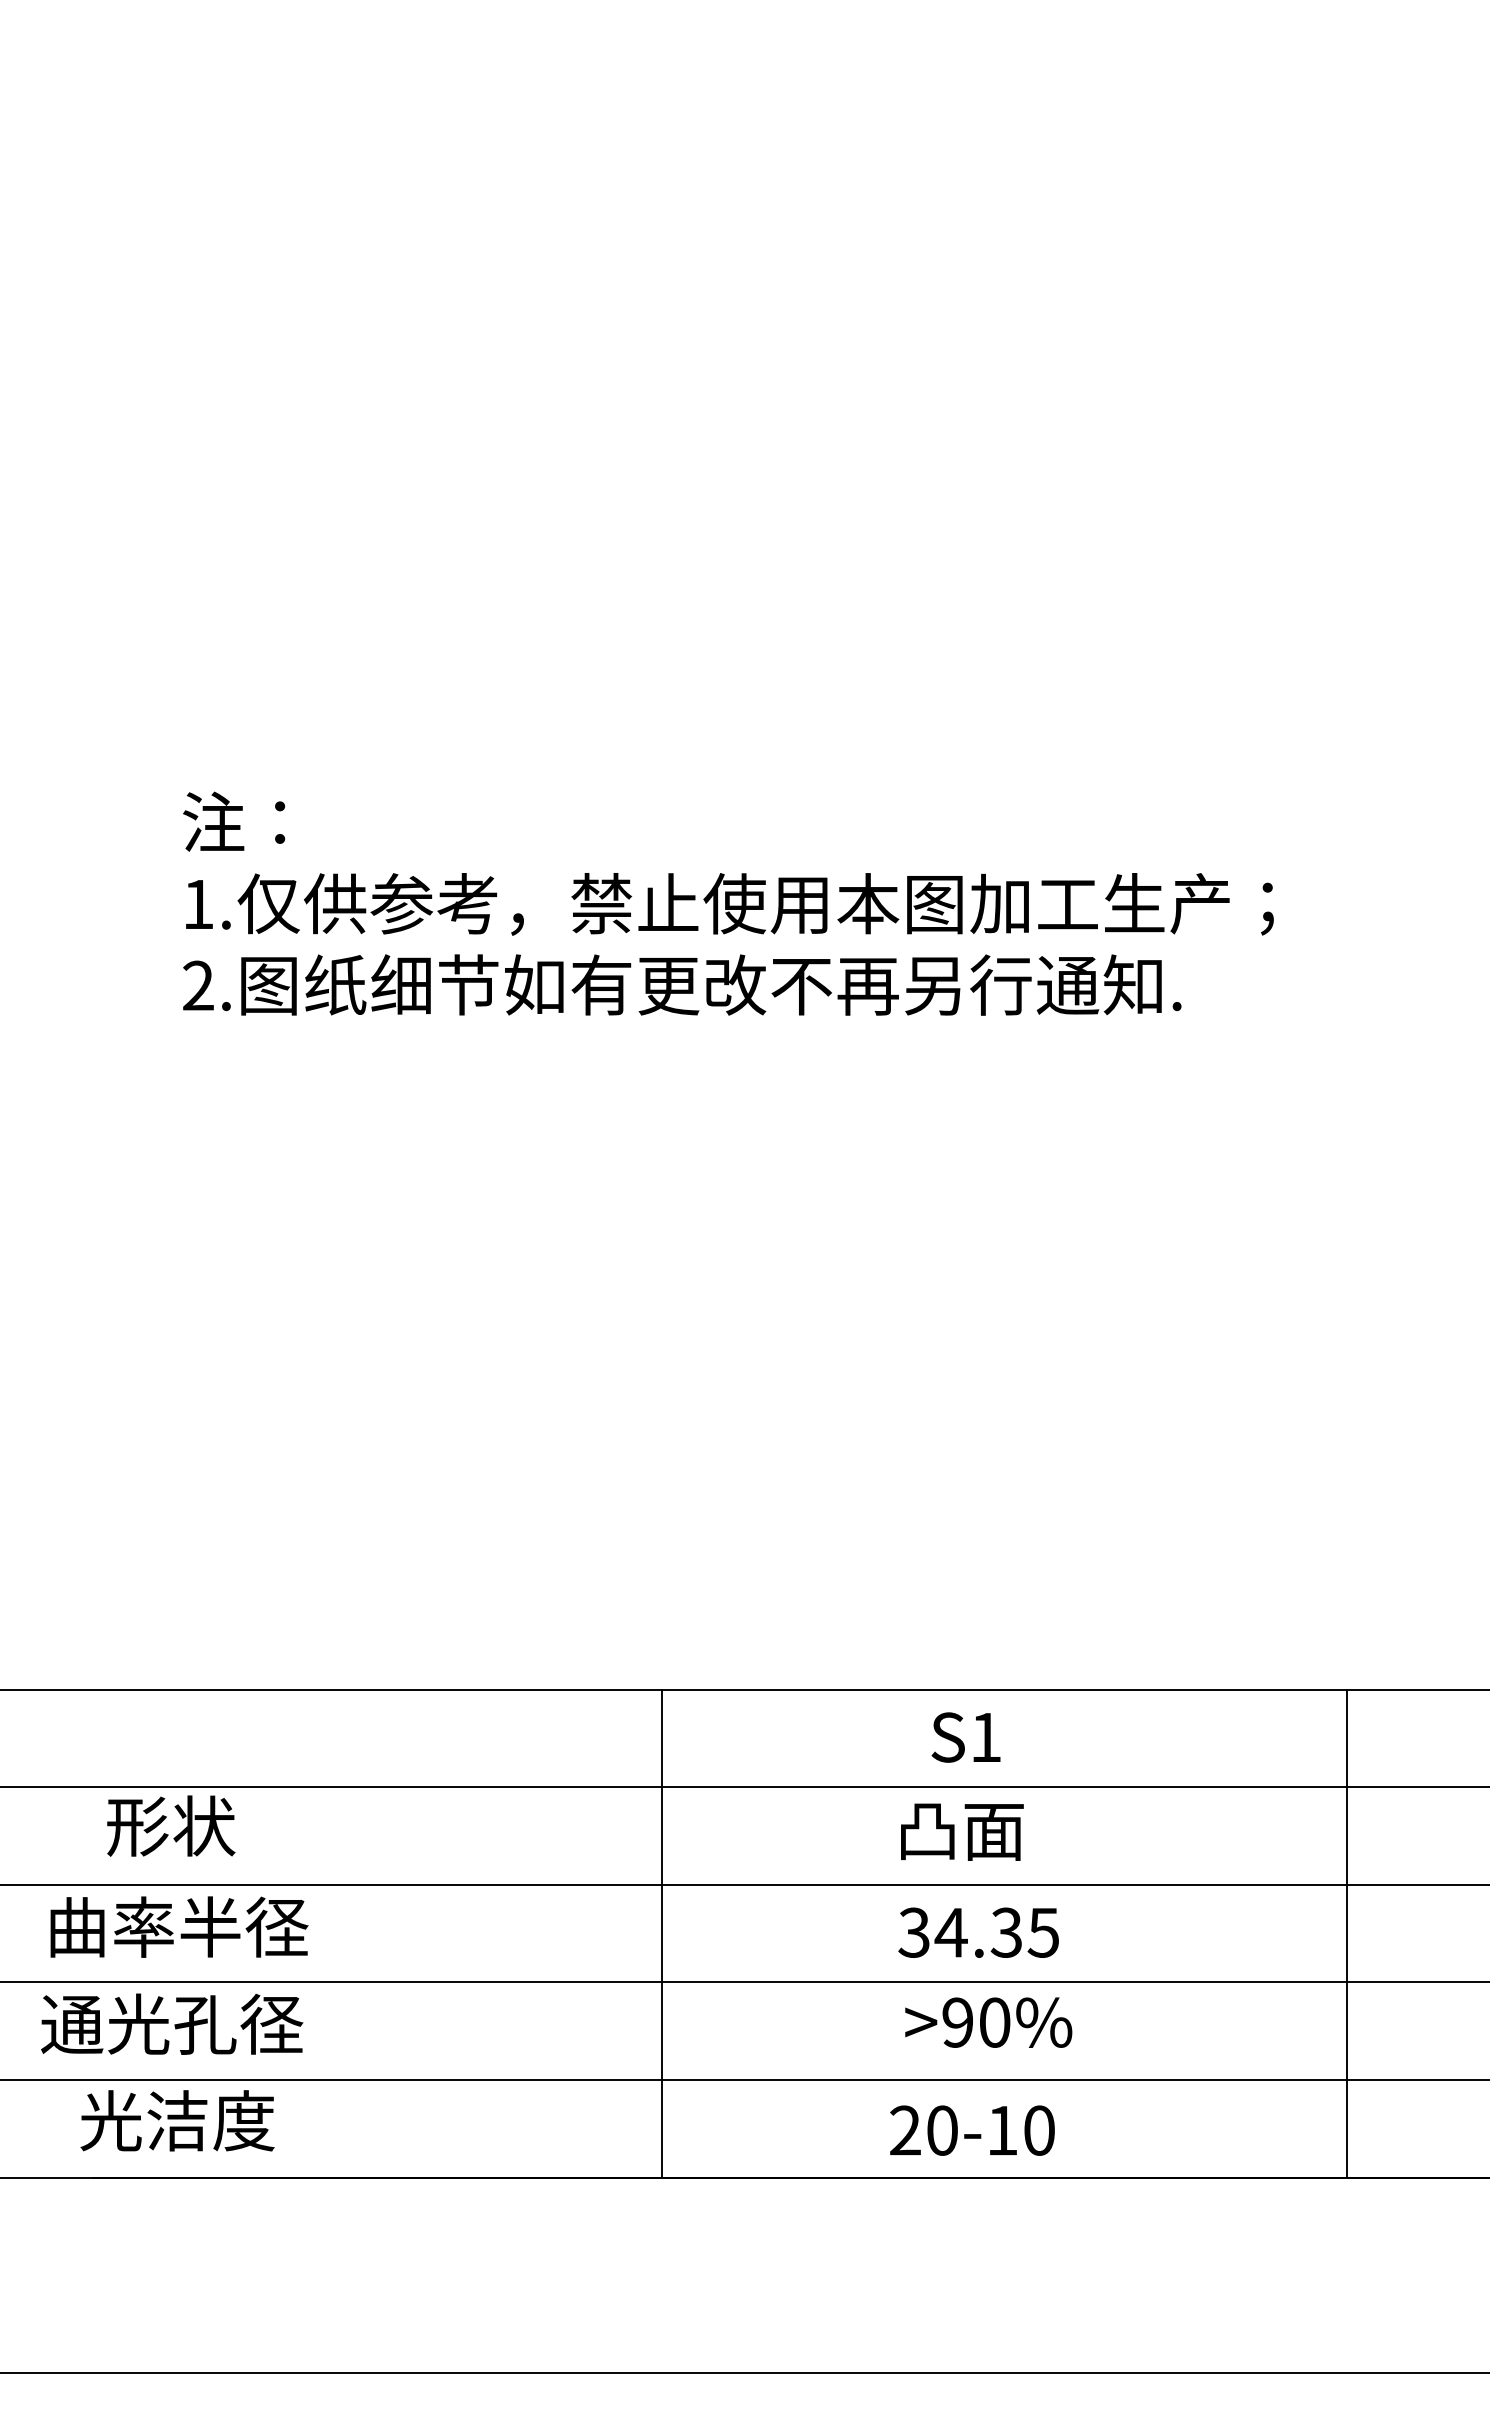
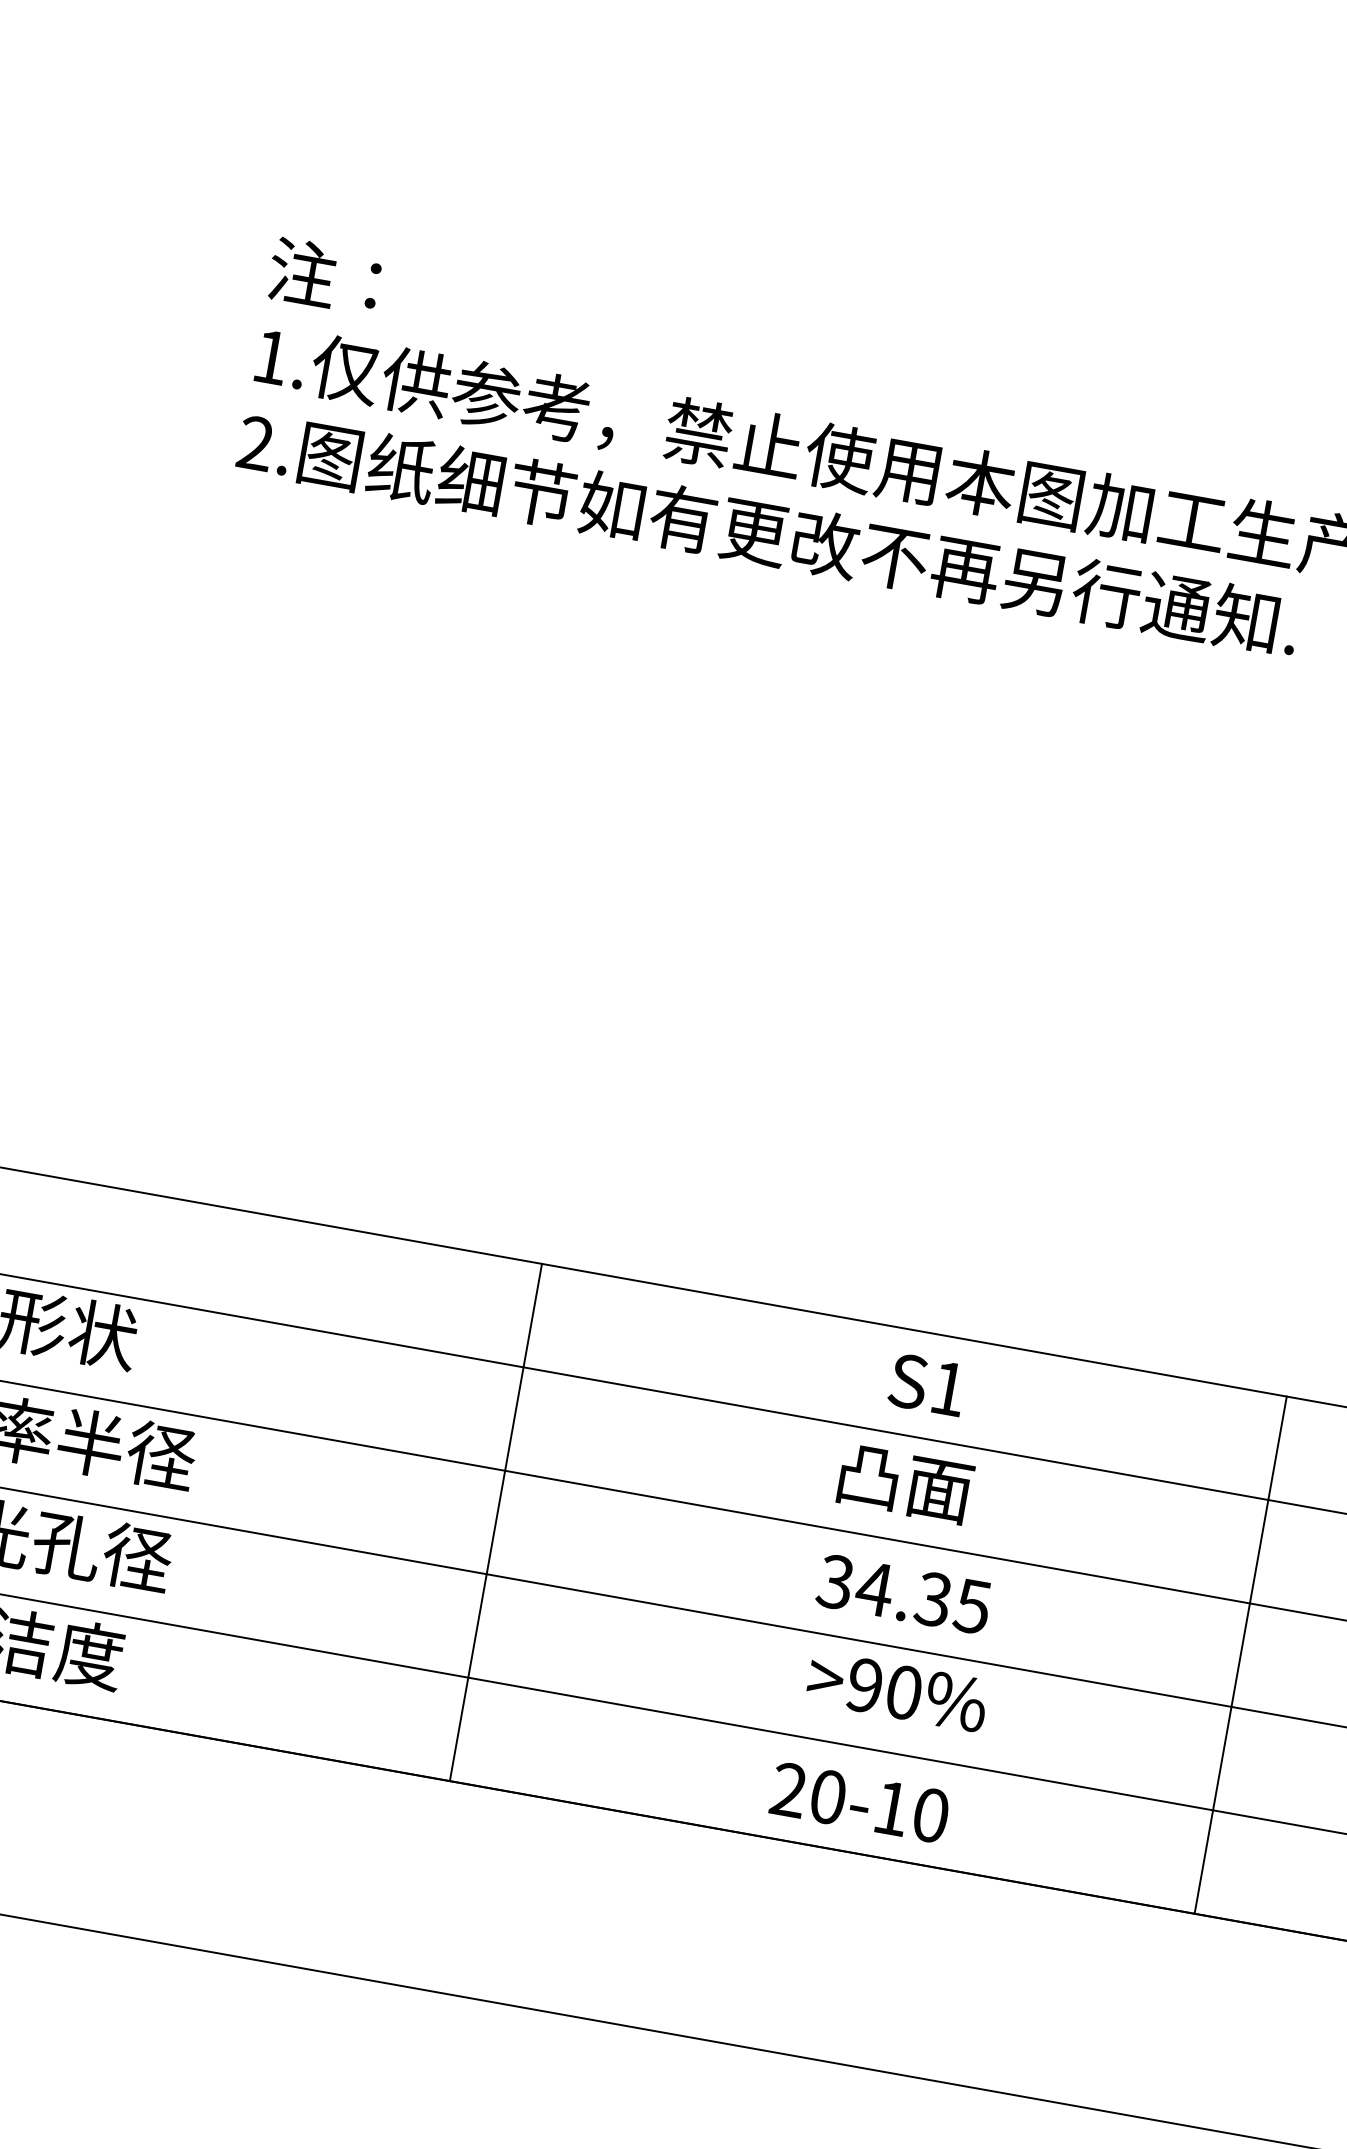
line: (661, 1933) -> (495, 1522), moved
line: (1346, 1933) -> (1240, 1655), moved

